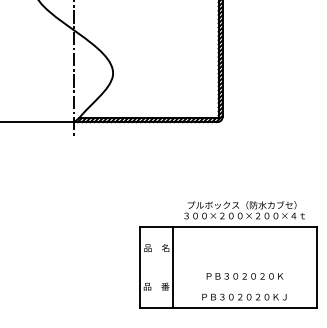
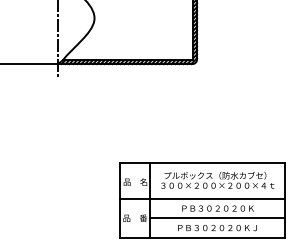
text: (244, 210) -> (217, 180), moved
line: (228, 266) -> (202, 199), added
line: (244, 286) -> (217, 218), added

